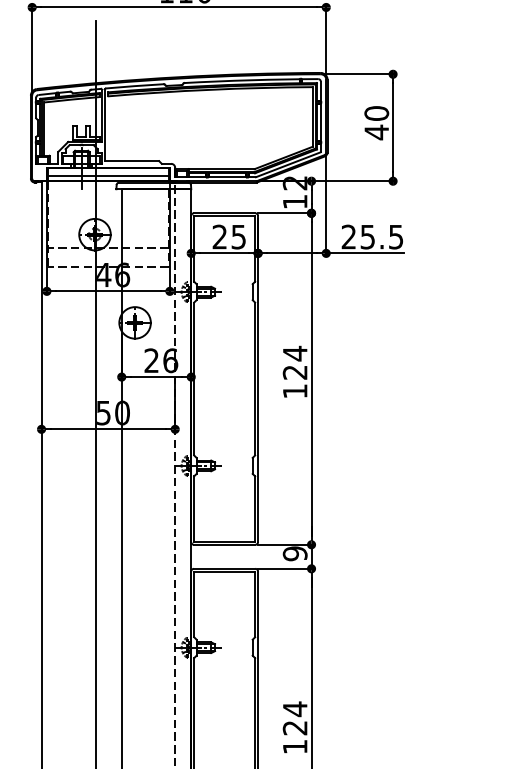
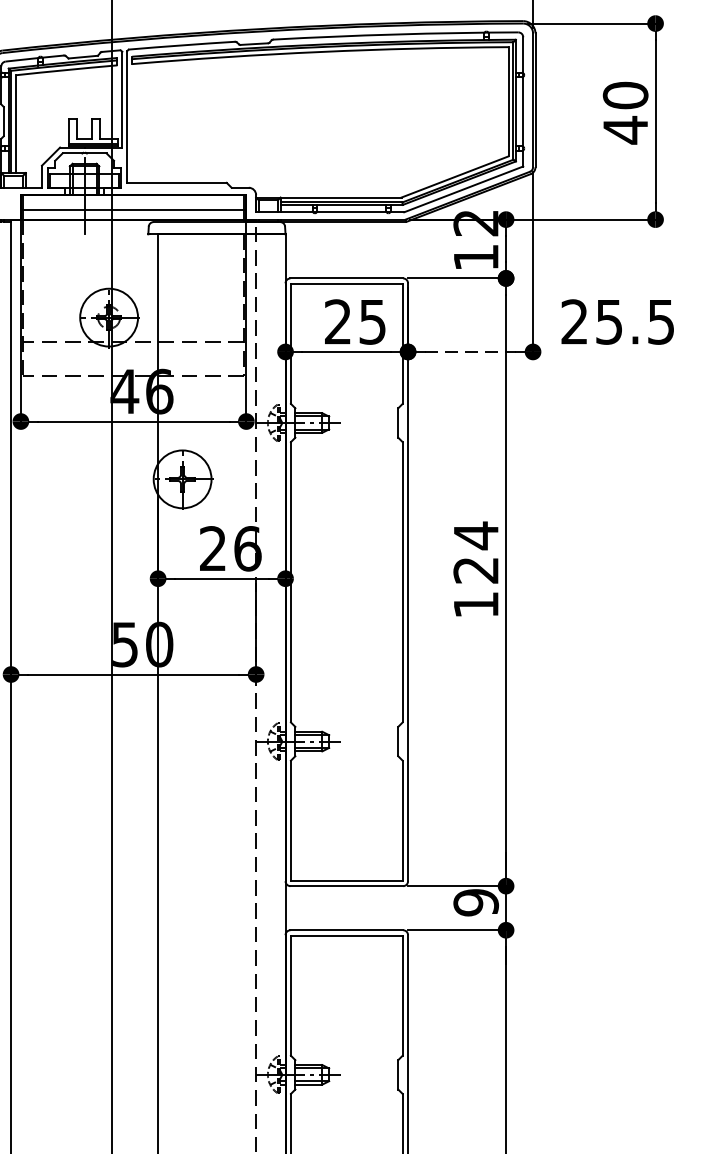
line: (292, 253) -> (471, 352), solid -> dashed
line: (365, 253) -> (605, 352), removed

